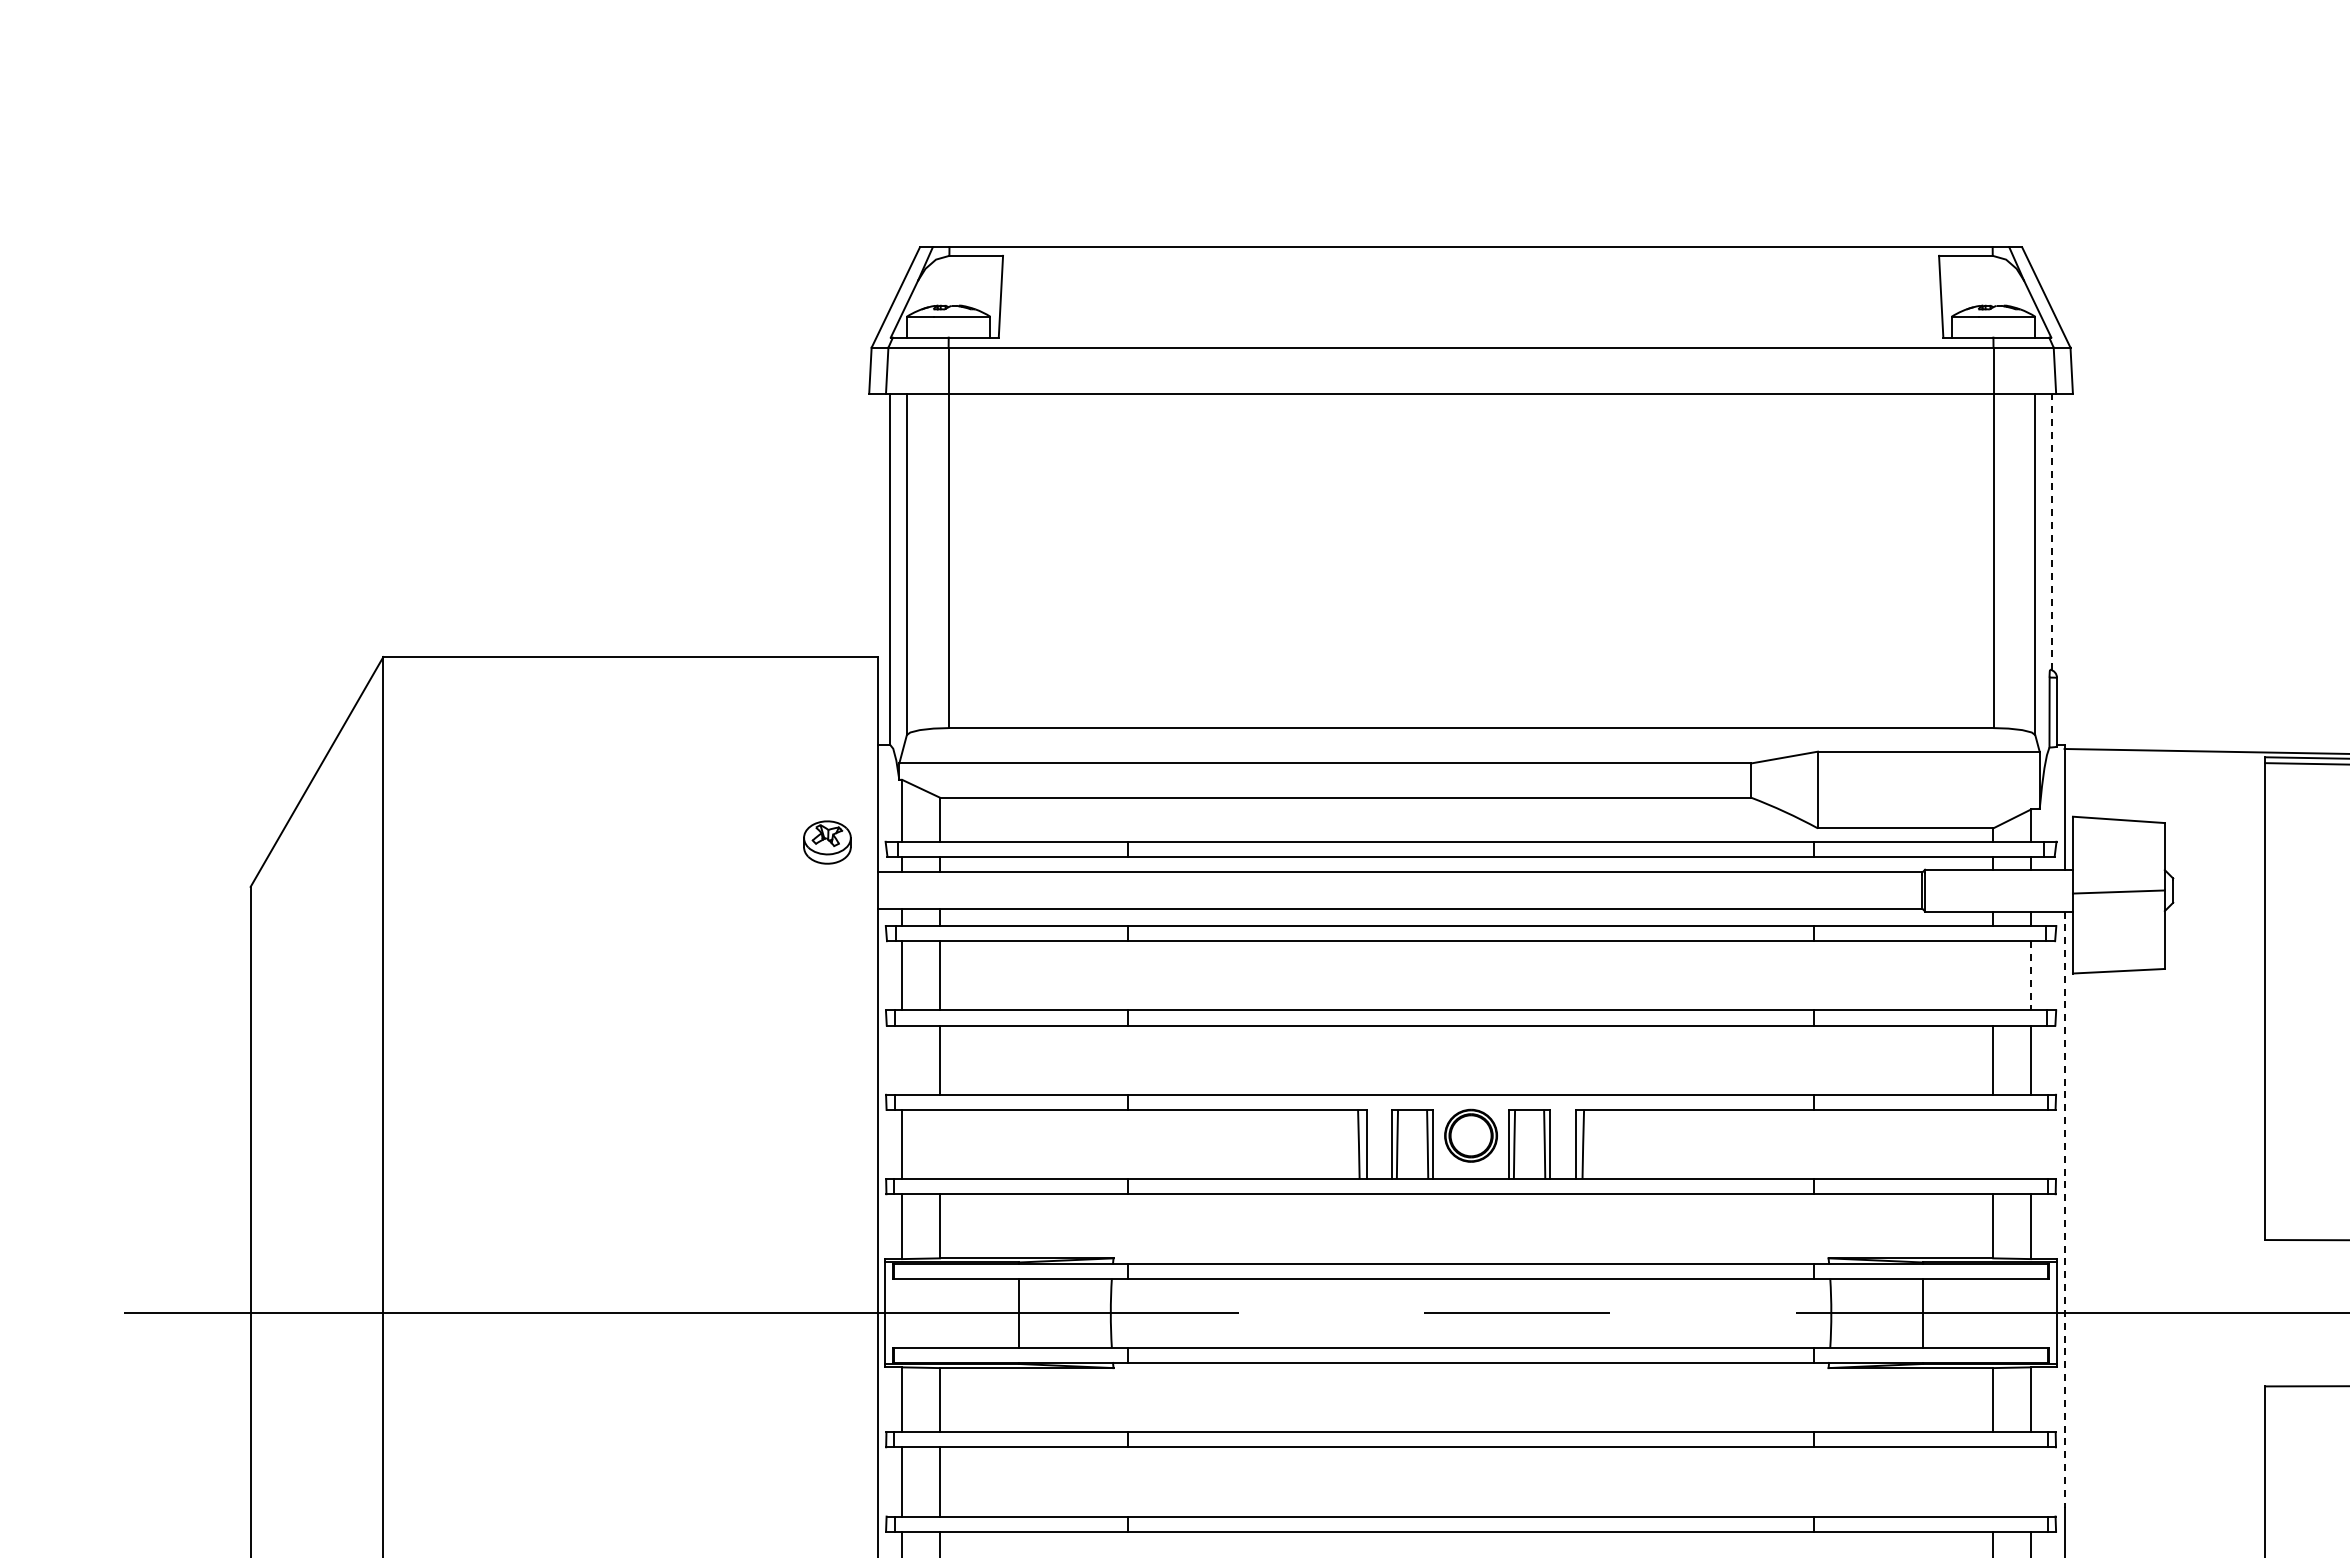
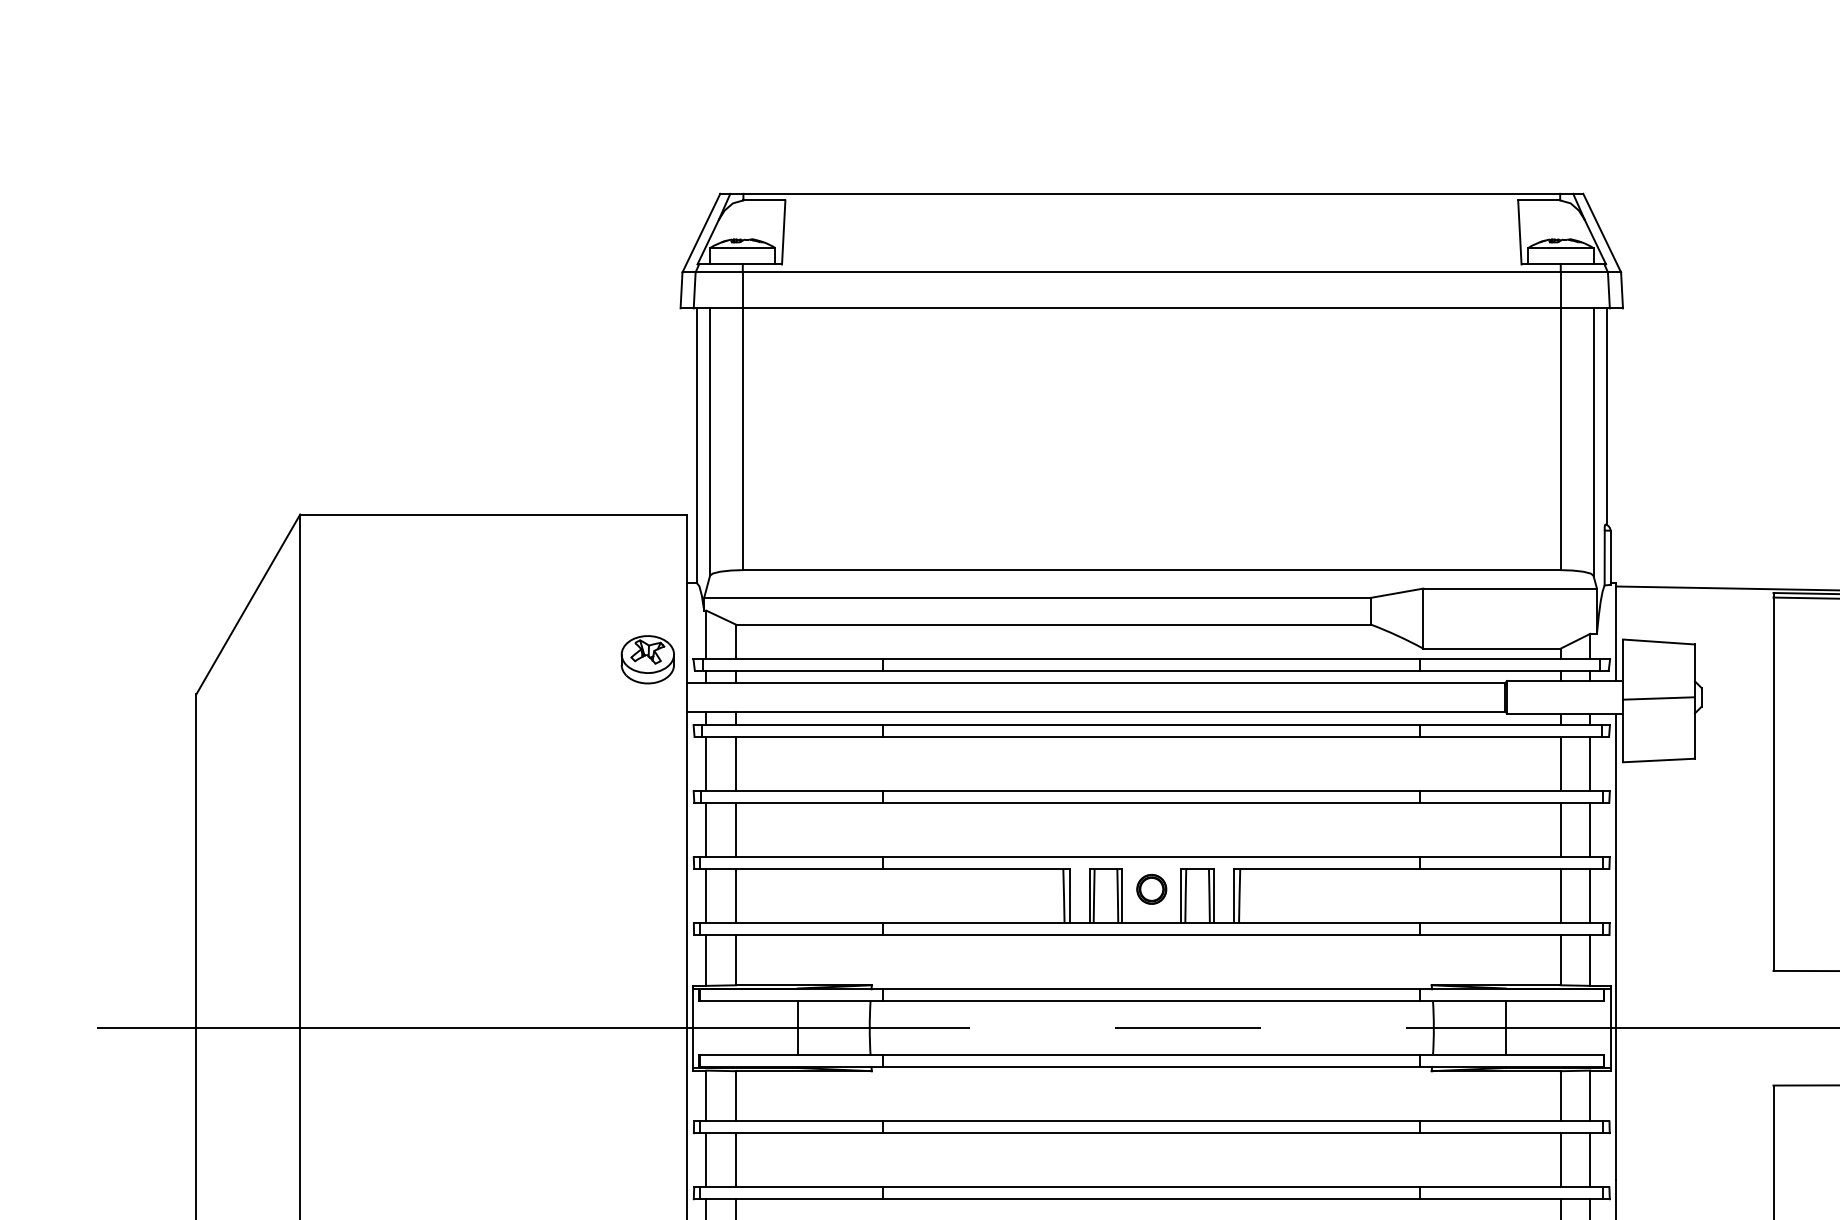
line: (2052, 531) -> (1606, 416), dashed -> solid
part: (827, 842) -> (647, 659), size x1.43
line: (1993, 975) -> (1560, 763), added
line: (2031, 975) -> (1590, 763), dashed -> solid
line: (902, 1059) -> (706, 829), added
part: (1470, 1135) -> (1151, 889), size x0.71
line: (940, 1144) -> (736, 896), added
line: (1993, 1144) -> (1560, 896), added
line: (2031, 1144) -> (1590, 896), added
line: (2064, 1210) -> (1616, 947), dashed -> solid
line: (1993, 1481) -> (1560, 1159), added
line: (2031, 1481) -> (1590, 1159), added

